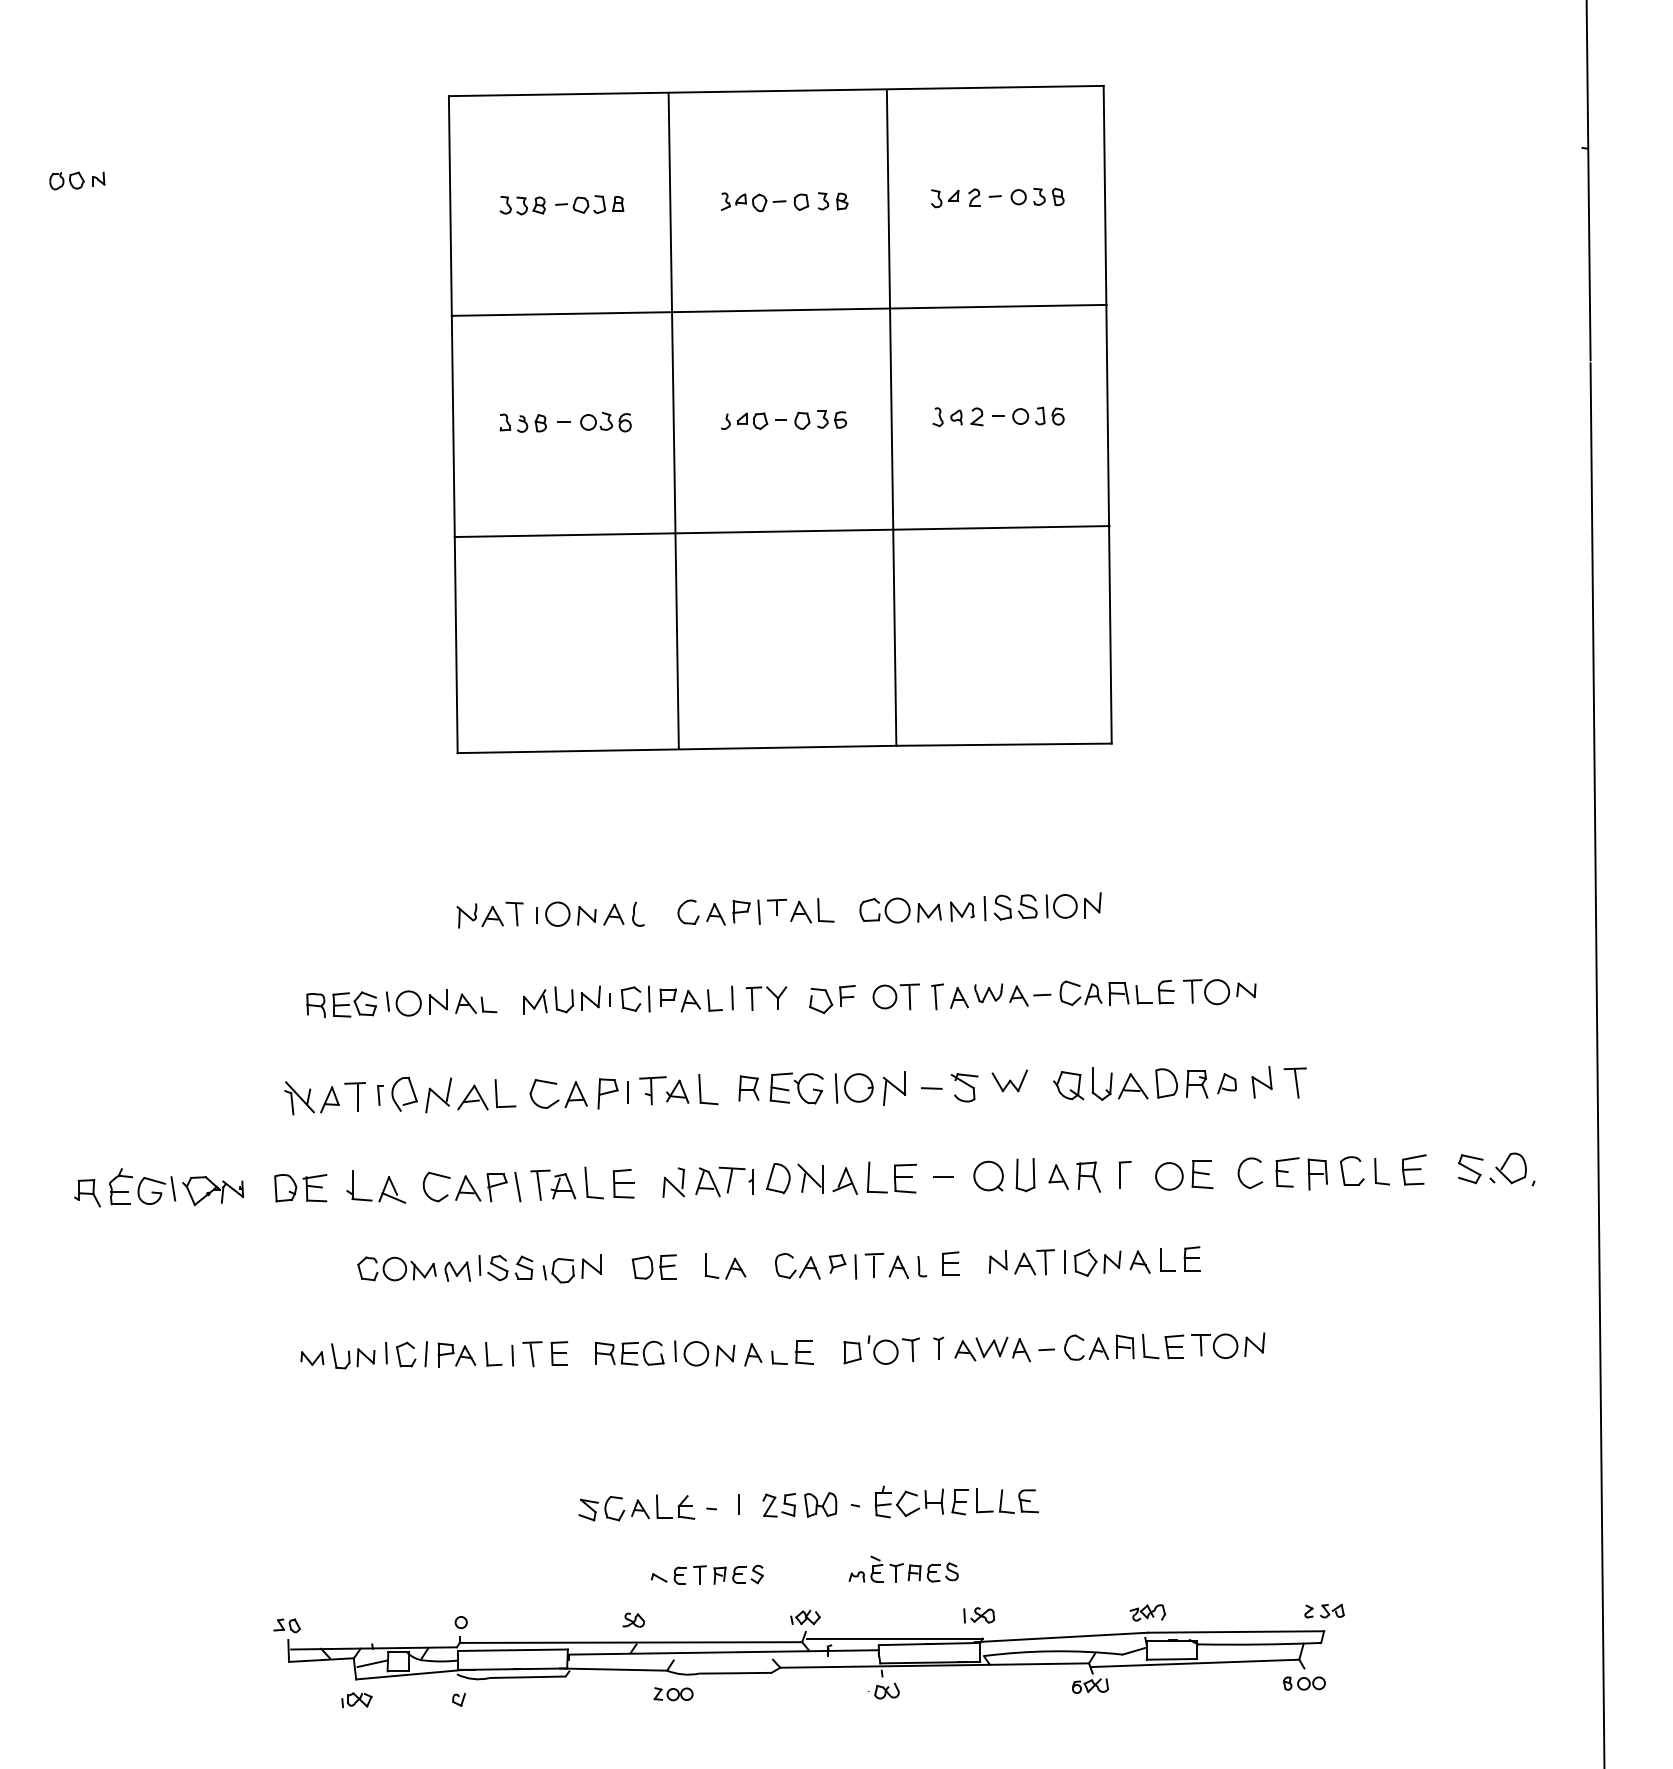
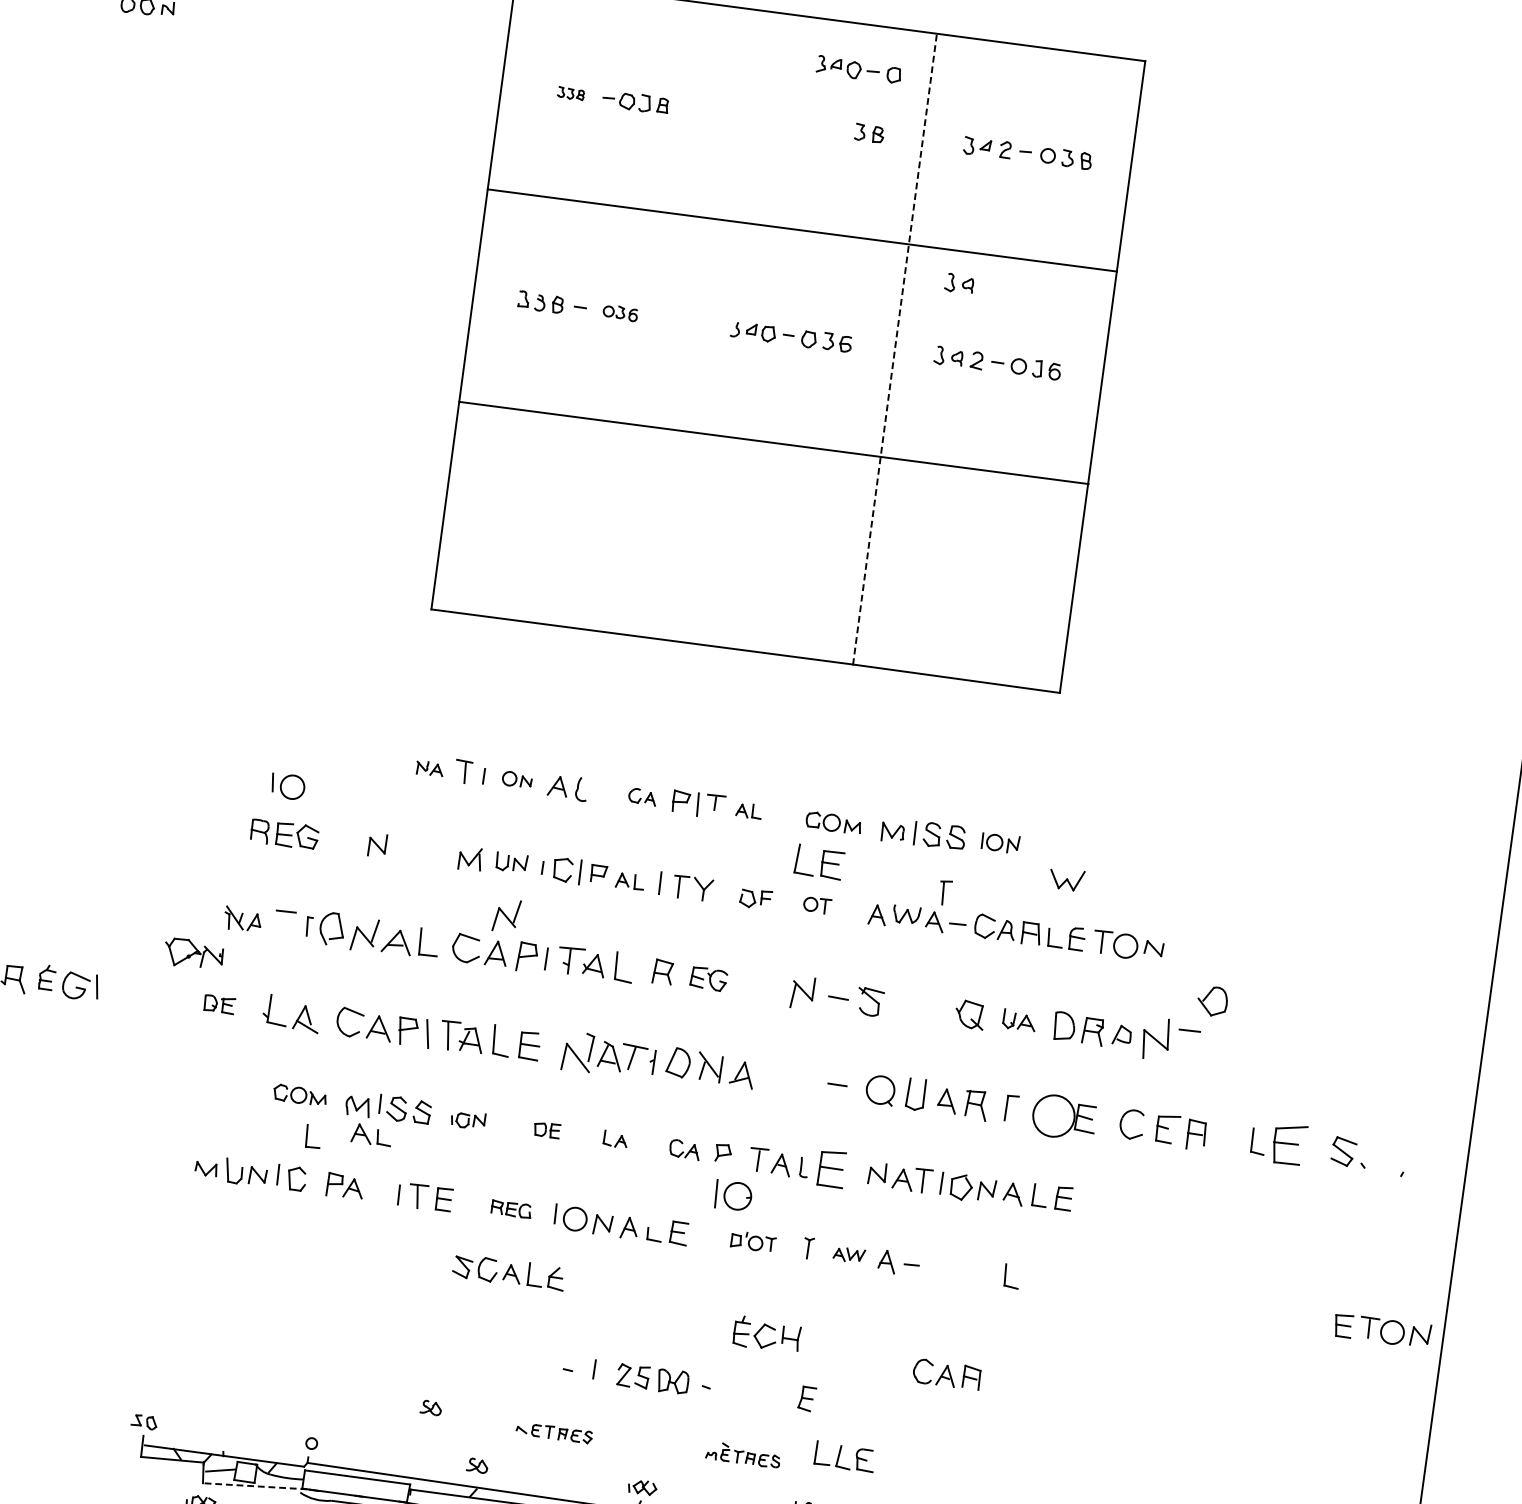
part: (764, 202) -> (858, 70), moved
part: (522, 205) -> (571, 93), size x0.6
part: (947, 341) -> (959, 284), added
line: (891, 418) -> (894, 350), solid -> dashed
line: (673, 420) -> (685, 321), removed
part: (605, 421) -> (620, 312), size x0.7
part: (1073, 905) -> (1000, 842), size x0.7
part: (812, 910) -> (749, 810), size x0.6
part: (900, 910) -> (833, 823), size x0.7
part: (701, 912) -> (642, 796), size x0.6
part: (570, 913) -> (516, 779), size x0.6
part: (479, 915) -> (429, 768), size x0.6
part: (895, 996) -> (816, 904), size x0.6
part: (937, 996) -> (944, 892), moved
part: (577, 999) -> (511, 862), size x0.7
part: (832, 999) -> (755, 898), size x0.7
part: (701, 1000) -> (630, 881), size x0.7
part: (403, 1003) -> (287, 786), moved
part: (476, 1003) -> (372, 1135), moved
part: (580, 1054) -> (506, 915), added
part: (1009, 1080) -> (1066, 878), moved
part: (1261, 1082) -> (1155, 1039), size x1.4
part: (1119, 1083) -> (1019, 1019), size x0.6
line: (1296, 1083) -> (1188, 1044), removed
part: (796, 1088) -> (708, 978), size x0.7
part: (853, 1088) -> (732, 1196), moved
line: (358, 1097) -> (287, 925), removed
part: (311, 1098) -> (242, 919), size x0.7
part: (1510, 1168) -> (1212, 1001), moved
part: (1414, 1169) -> (1289, 1144), size x1.4
part: (1343, 1170) -> (1221, 1135), removed
circle: (1169, 1176) -> (1053, 1116), size x1.6
part: (891, 1177) -> (819, 862), moved
part: (673, 1182) -> (577, 1051), size x1.4
part: (120, 1186) -> (46, 977), size x0.7
part: (300, 1188) -> (219, 1004), size x0.6
part: (213, 1191) -> (194, 954), moved
part: (950, 1263) -> (831, 1168), size x1.6
part: (653, 1266) -> (546, 1129), size x0.6
part: (725, 1266) -> (615, 1139), size x0.6
part: (797, 1266) -> (684, 1149), size x0.7
line: (855, 1266) -> (740, 1158), removed
part: (396, 1268) -> (299, 1094), size x0.7
part: (571, 1268) -> (467, 1119), size x0.6
part: (1214, 1345) -> (1381, 1330), moved
part: (1099, 1347) -> (947, 1374), moved
part: (981, 1348) -> (849, 1254), size x0.6
part: (881, 1349) -> (753, 1241), size x0.6
part: (629, 1352) -> (511, 1208), size x0.6
line: (426, 1354) -> (316, 1181), removed
part: (493, 1354) -> (313, 1137), moved
part: (910, 1494) -> (768, 1327), moved
part: (1007, 1500) -> (845, 1456), moved
part: (636, 1507) -> (508, 1271), moved
part: (577, 1567) -> (431, 1407), added
part: (903, 1568) -> (743, 1454), size x0.7
part: (706, 1574) -> (553, 1432), size x0.7
line: (409, 1674) -> (254, 1486), solid -> dashed

